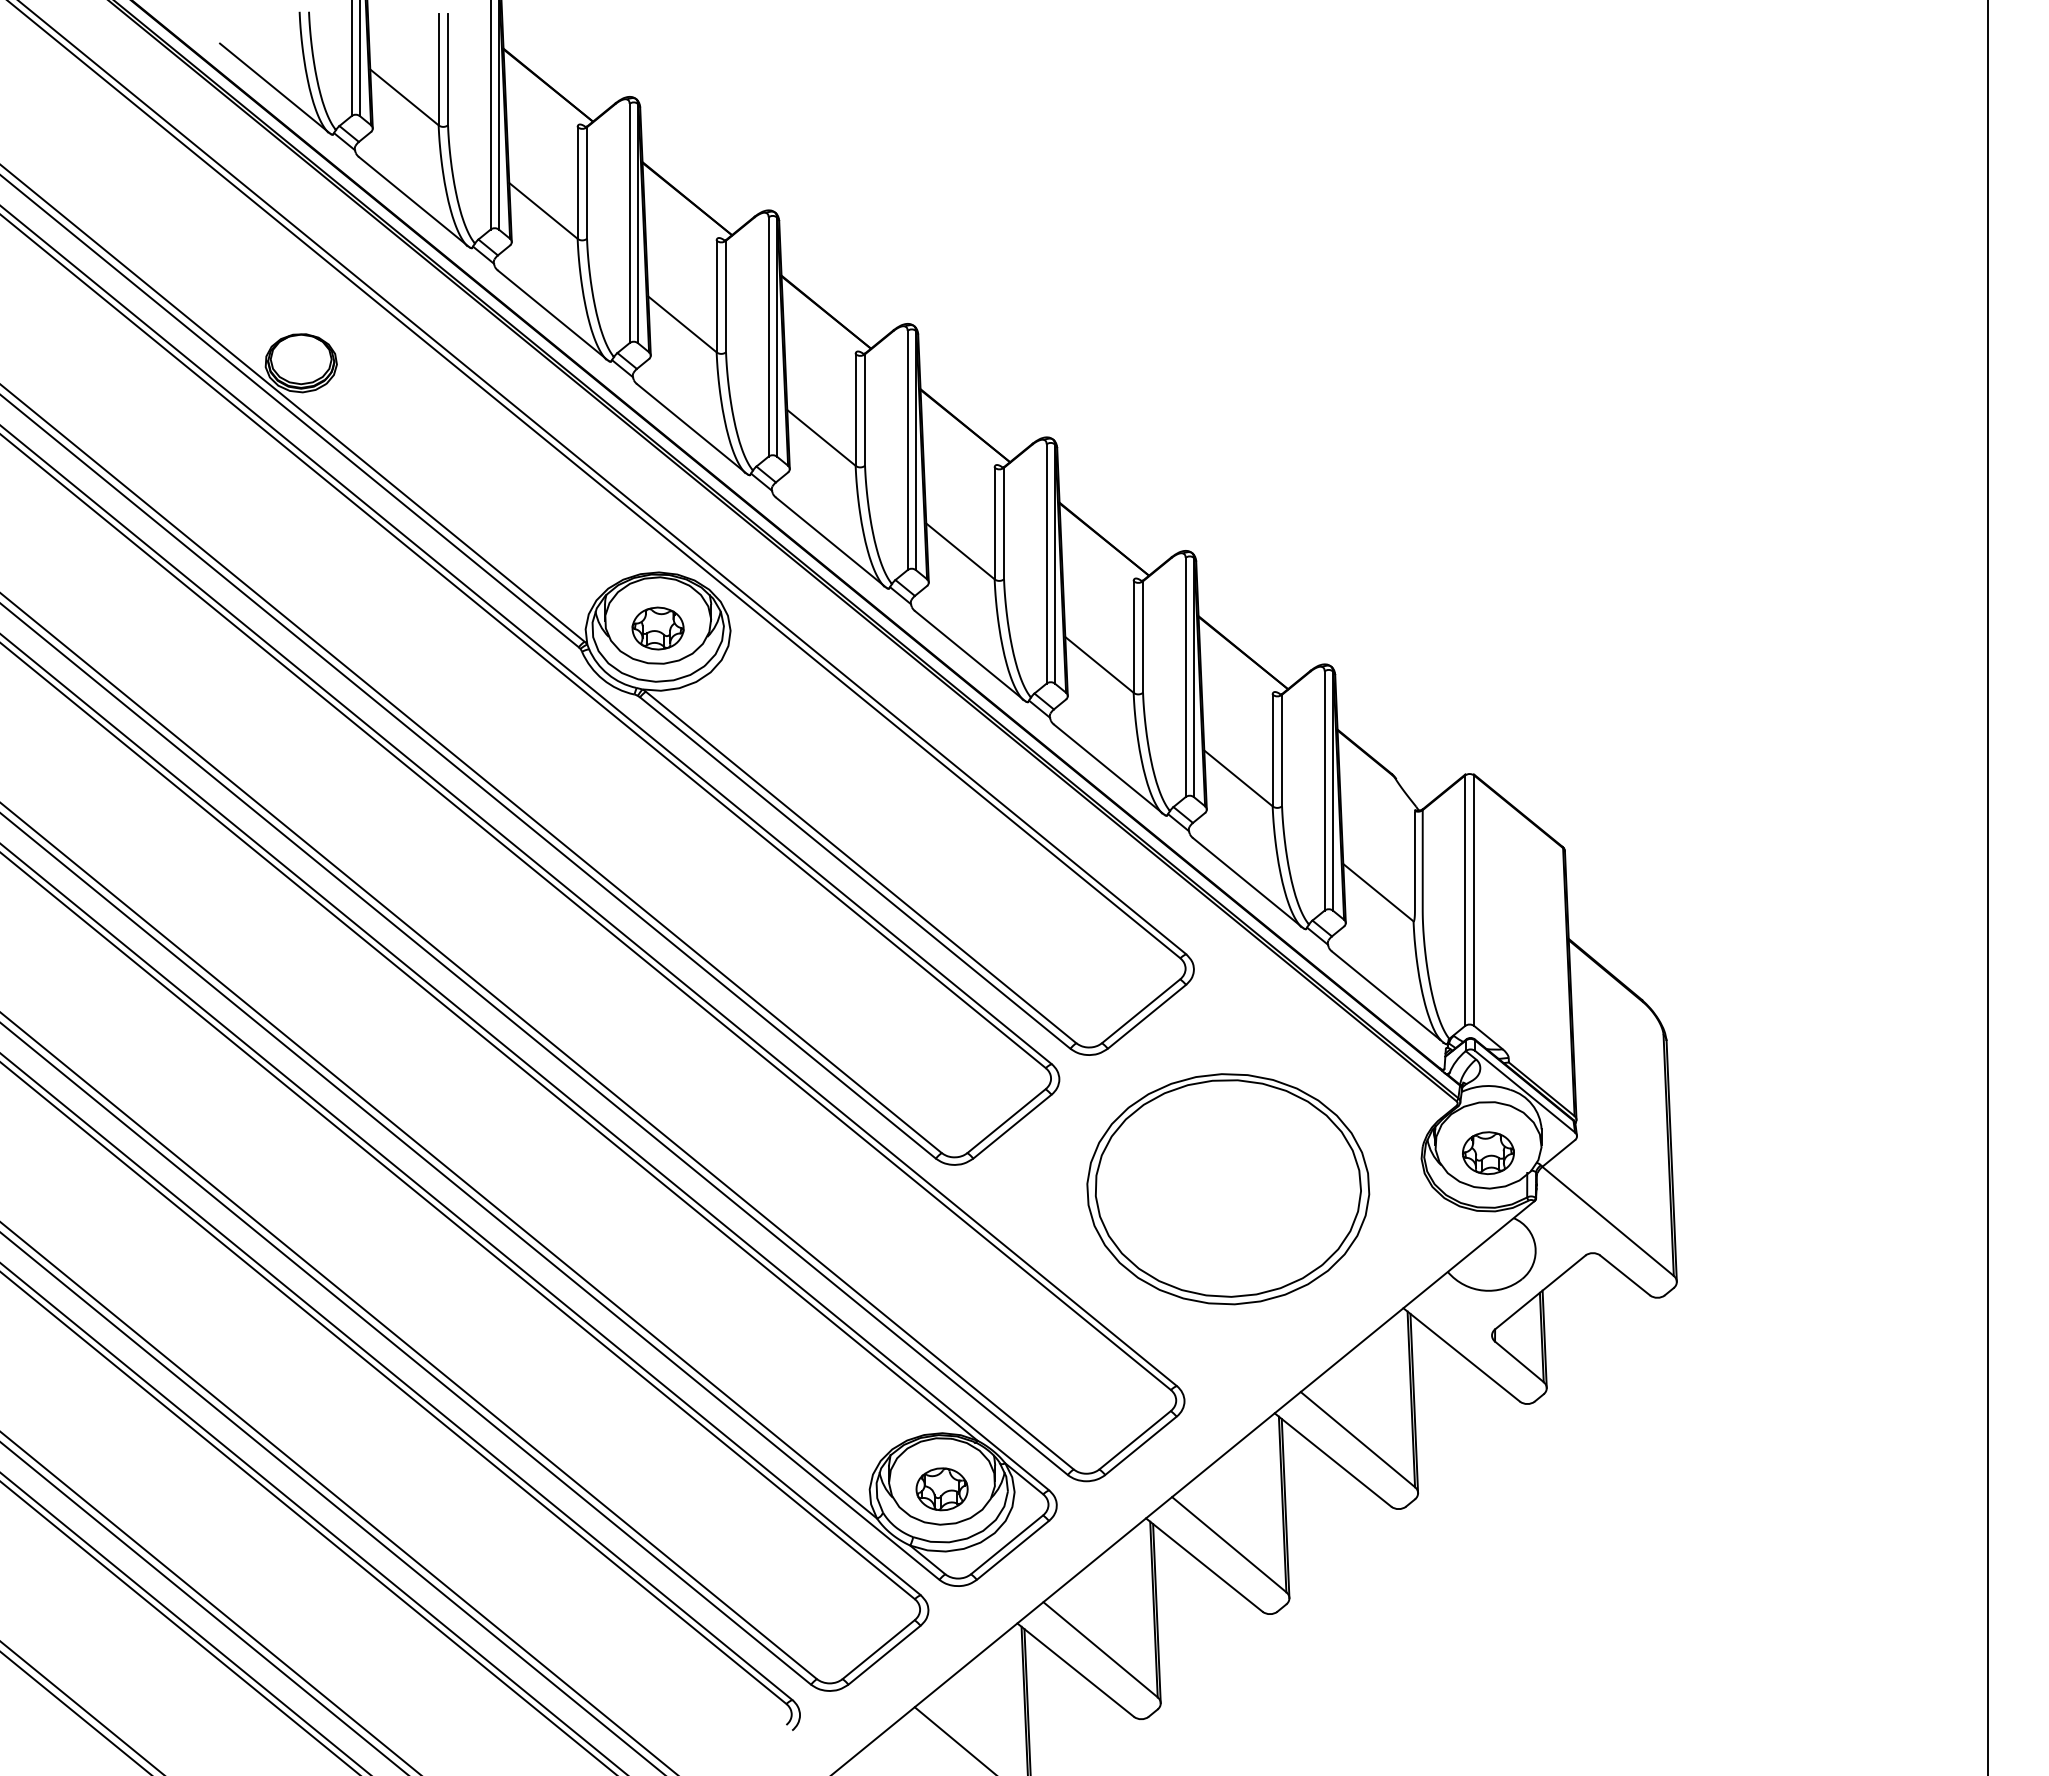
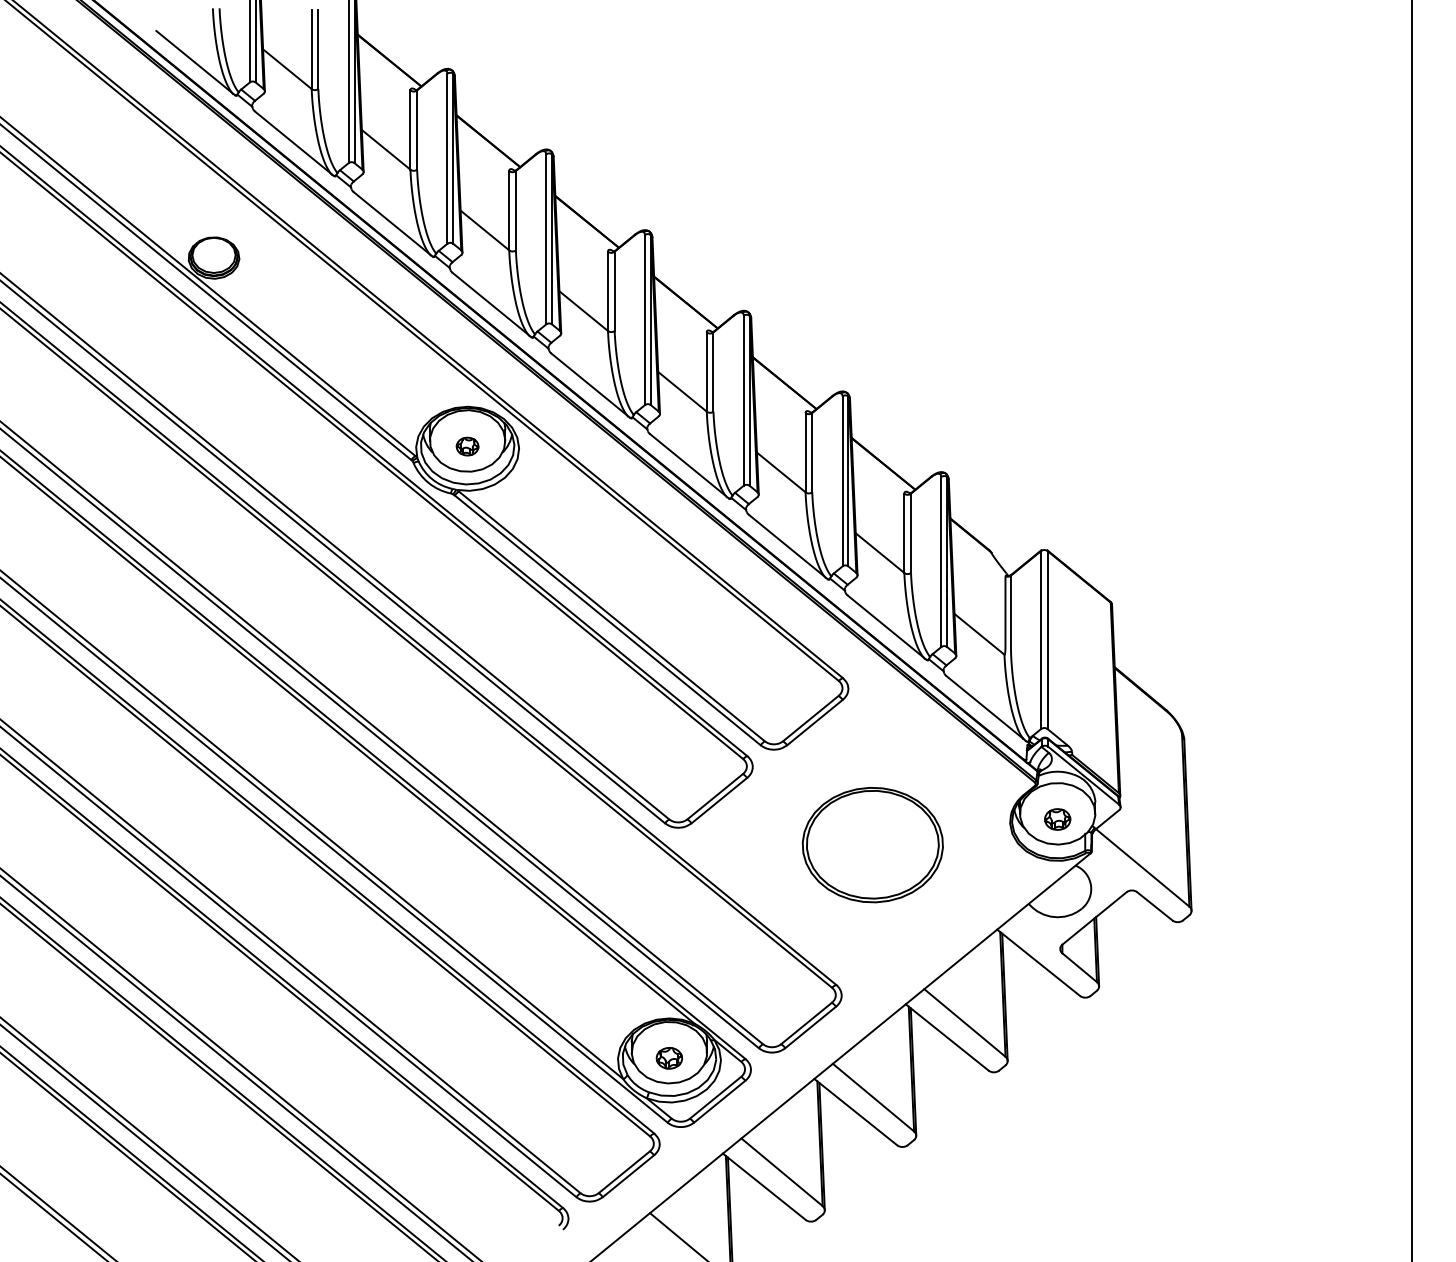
part: (657, 628) -> (467, 446), size x0.6
part: (1488, 1153) -> (1057, 819), size x0.7
part: (1228, 1189) -> (872, 845), size x0.7
part: (941, 1489) -> (669, 1058), size x0.7

